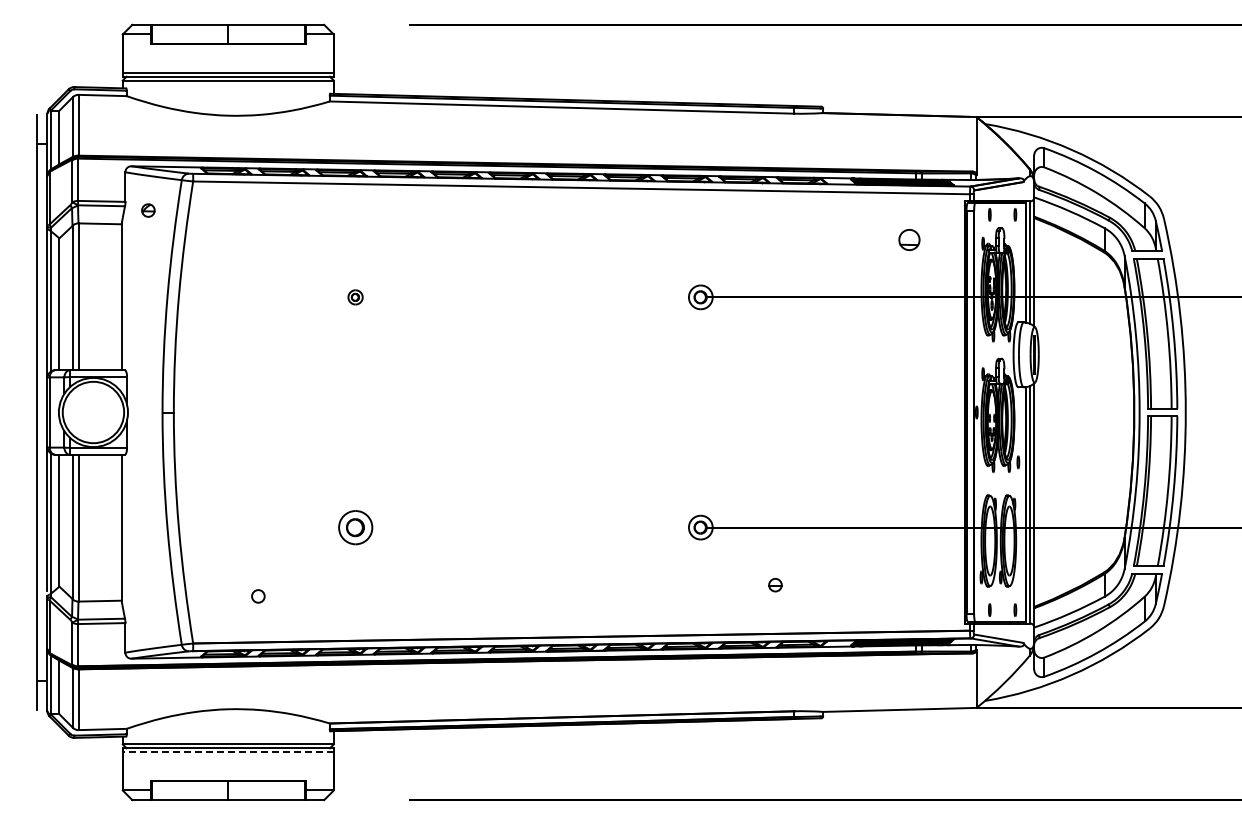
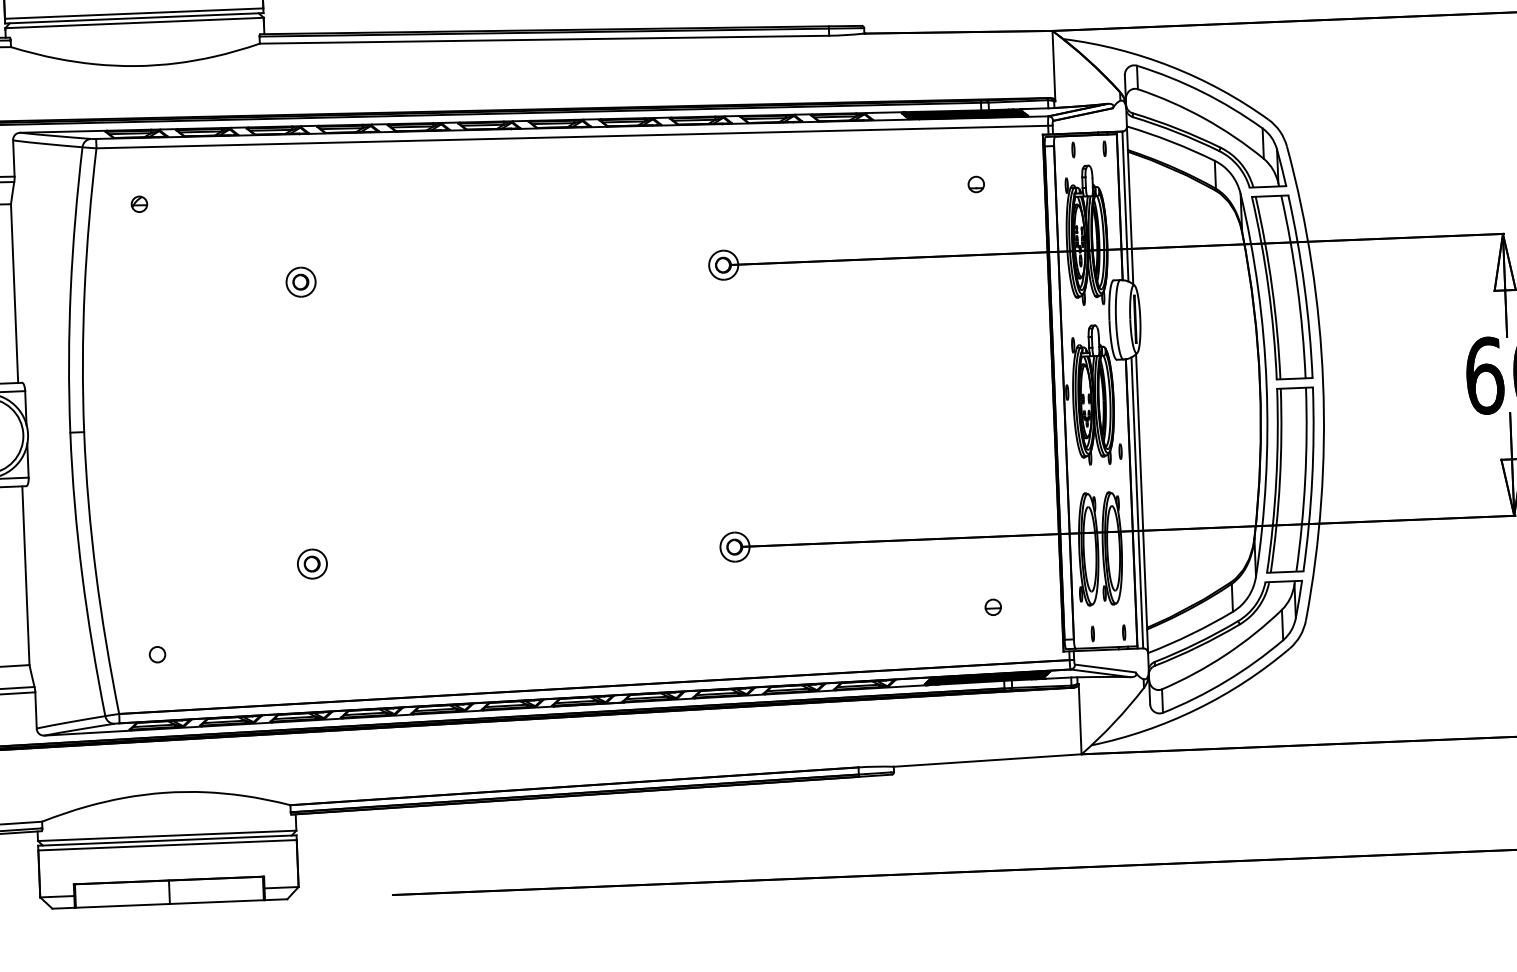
part: (148, 210) -> (139, 204), moved
part: (909, 239) -> (976, 184), size x0.62
part: (355, 297) -> (300, 282), size x1.67
part: (355, 527) -> (312, 563), size x0.71
part: (775, 585) -> (993, 607), moved
circle: (258, 596) -> (157, 654), moved
line: (228, 752) -> (167, 845), dashed -> solid

